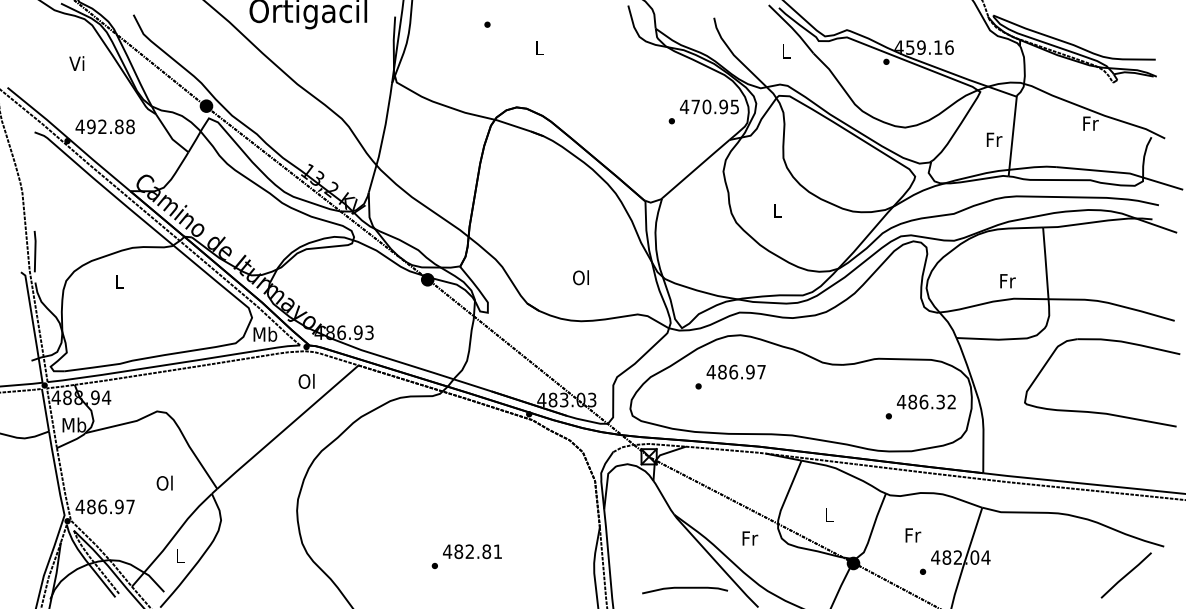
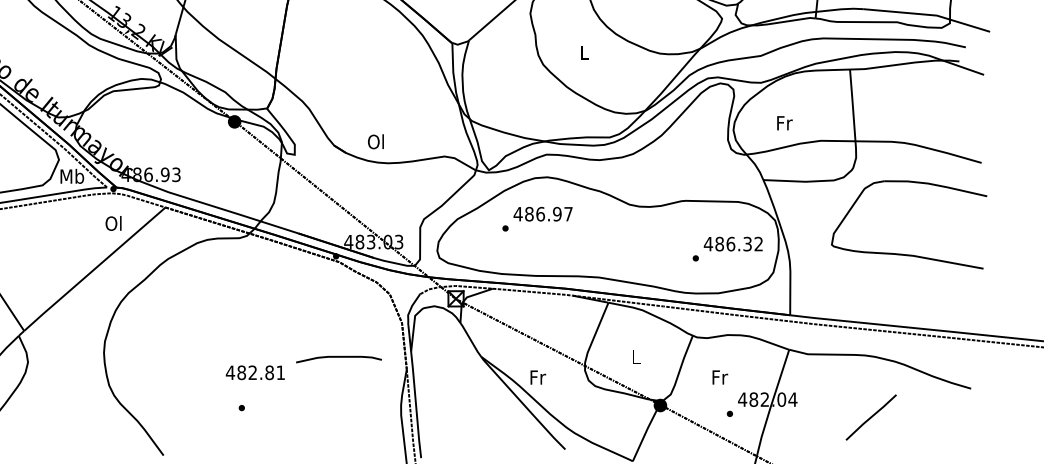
text: (580, 277) -> (375, 141), moved
text: (1007, 281) -> (784, 123), moved
text: (750, 538) -> (538, 377), moved
text: (472, 551) -> (255, 372), moved
line: (1125, 575) -> (870, 417), moved
curve: (684, 588) -> (338, 357), moved

